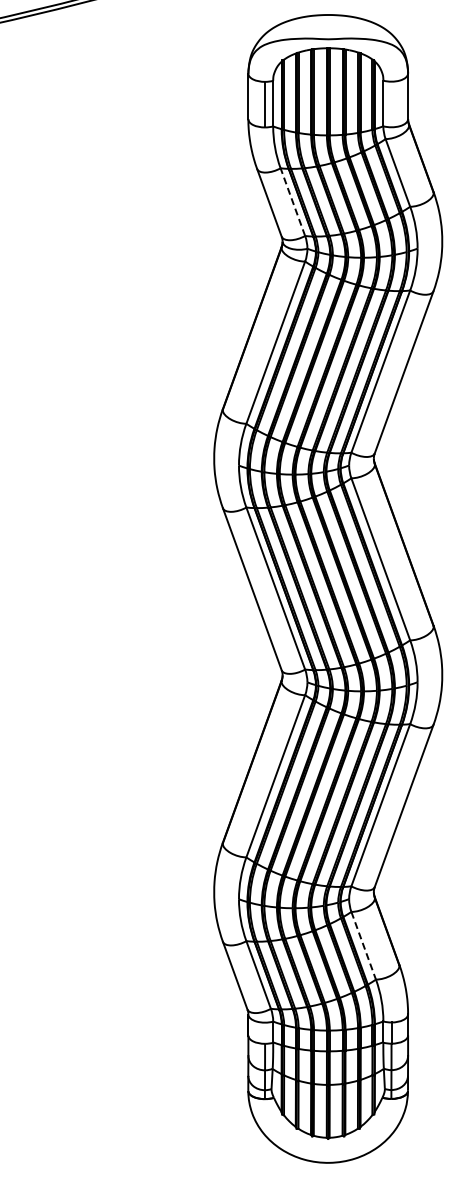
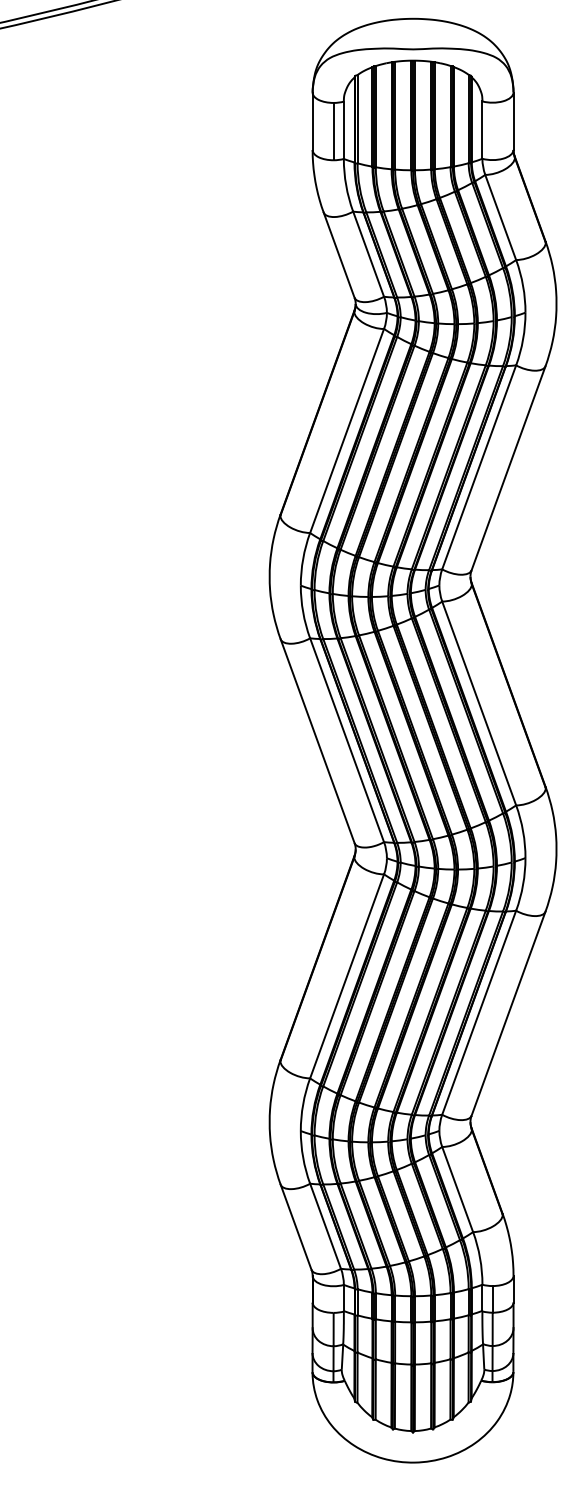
line: (292, 202) -> (368, 254), dashed -> solid
line: (363, 946) -> (457, 1190), dashed -> solid

